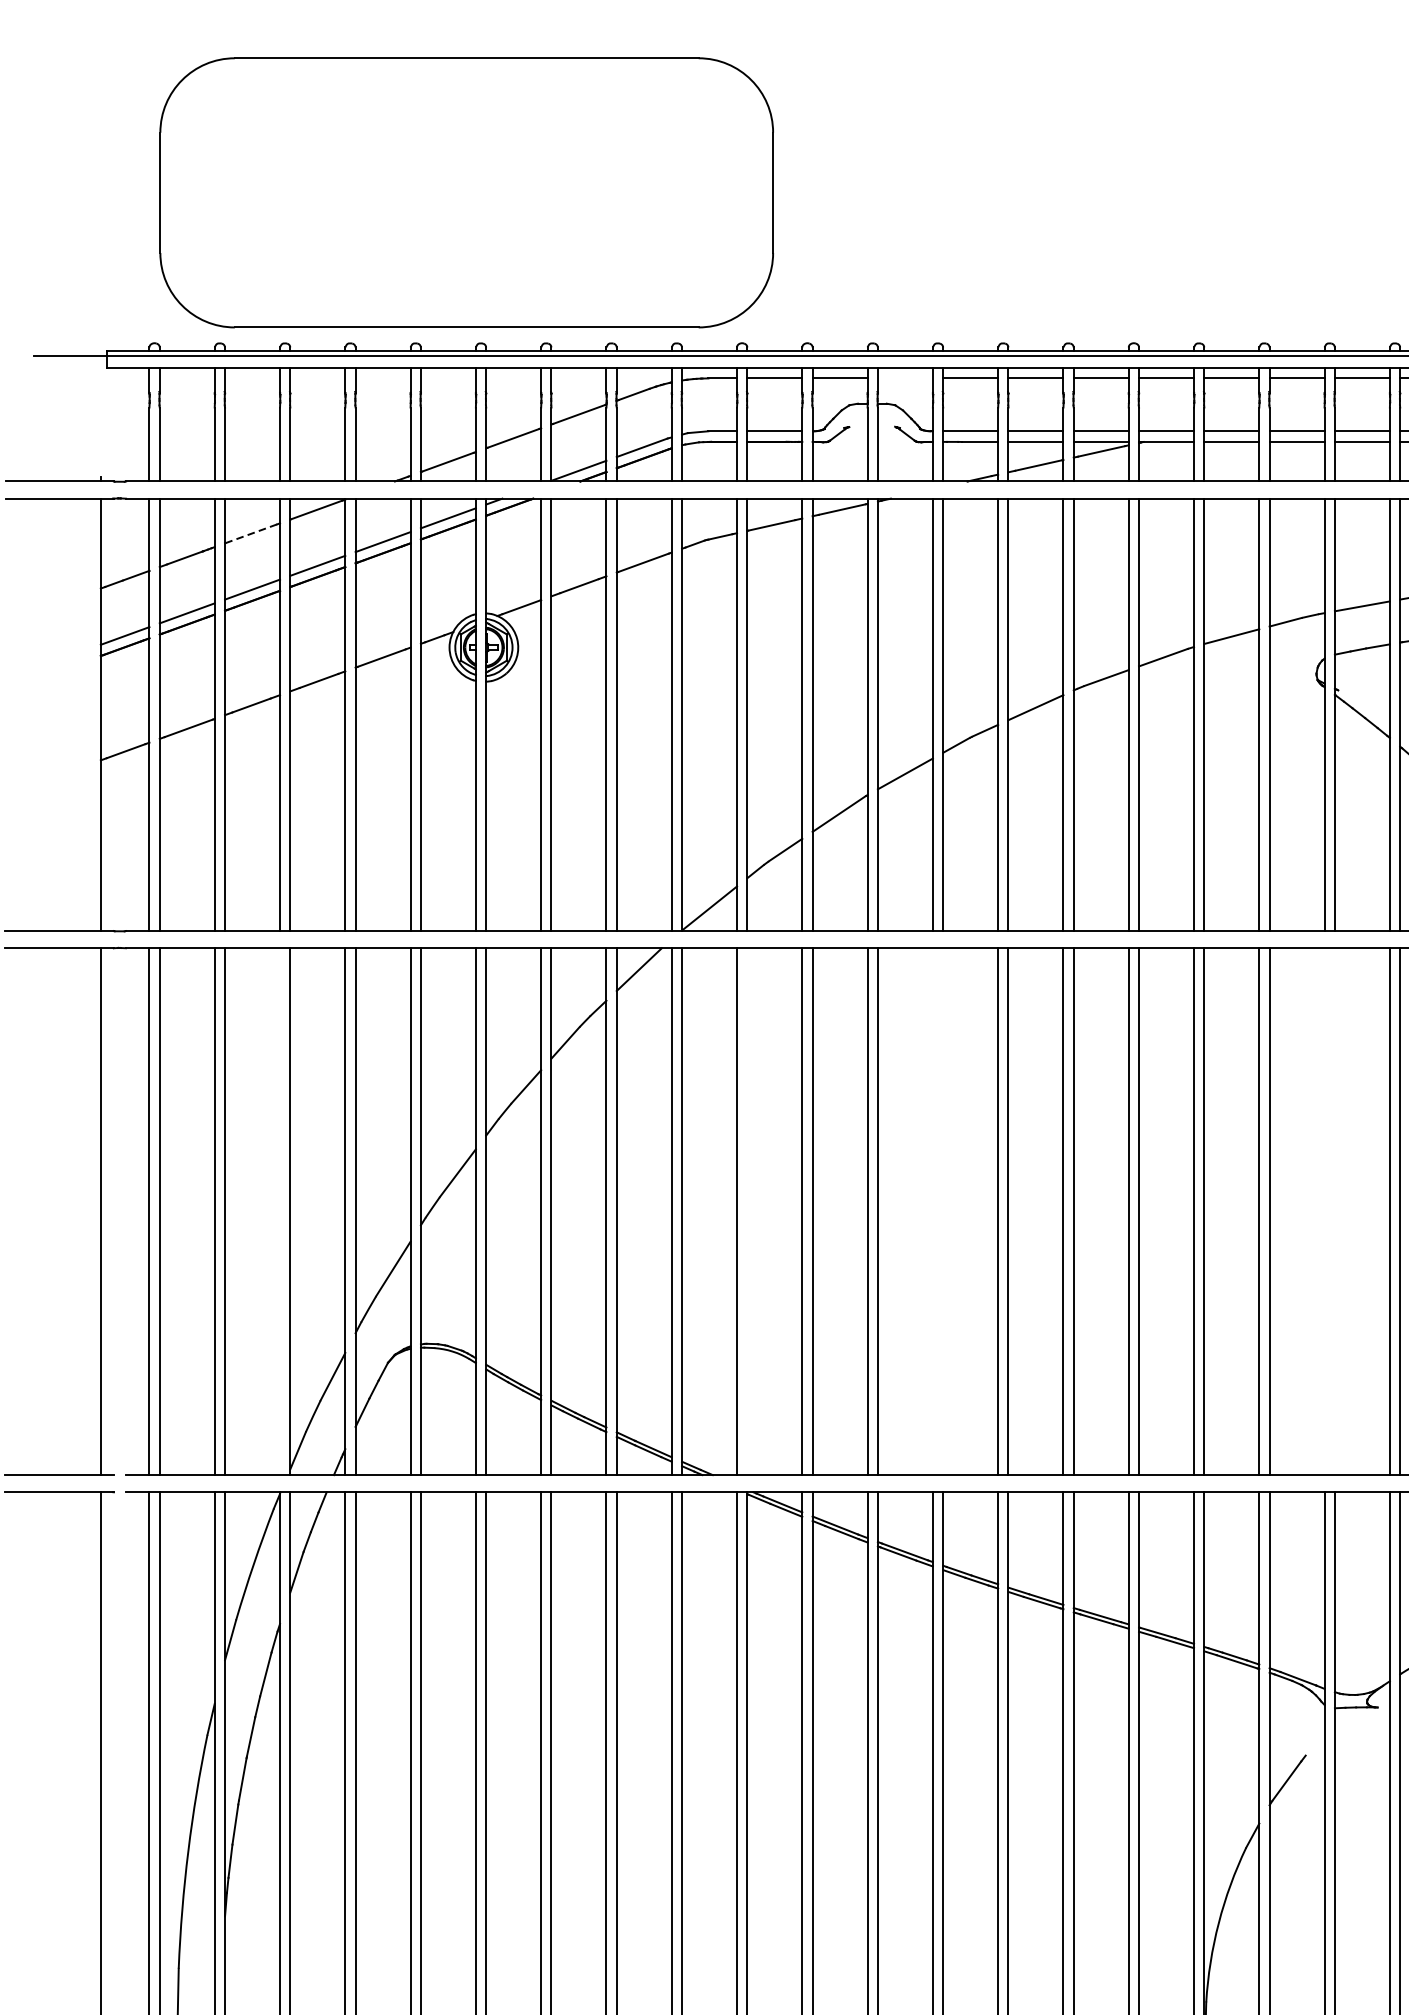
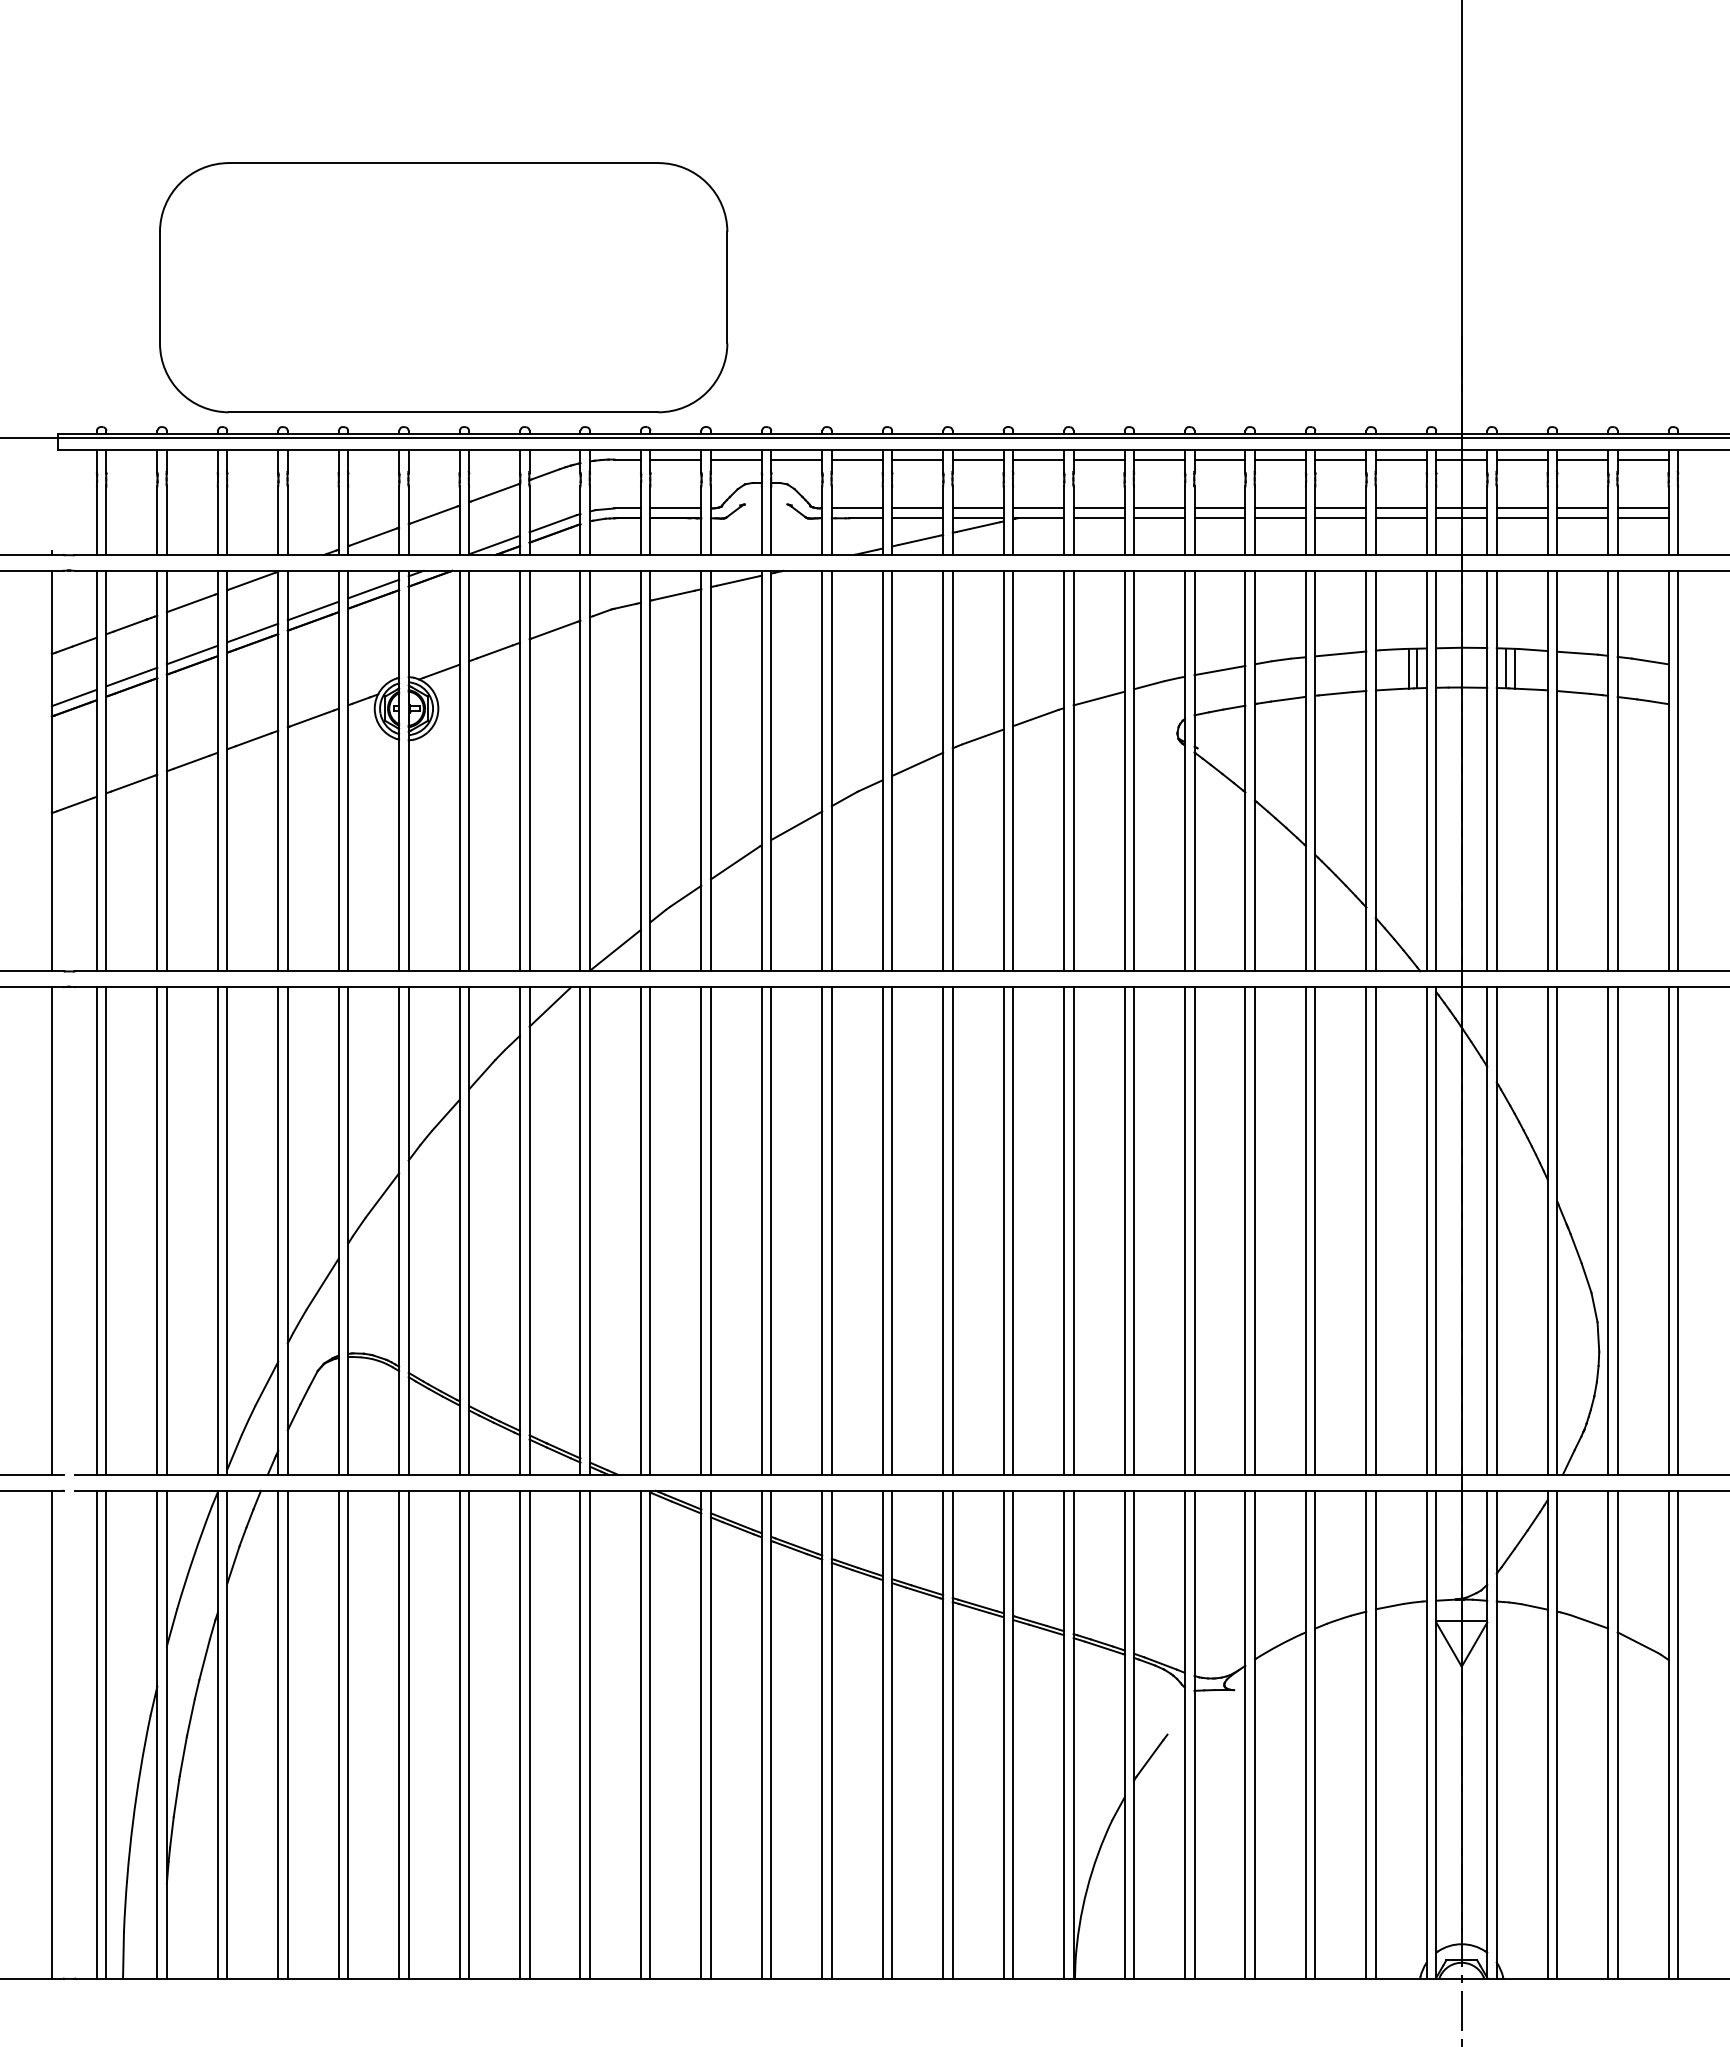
part: (466, 192) -> (443, 287), moved
line: (905, 378) -> (796, 459), added
line: (251, 533) -> (191, 603), dashed -> solid
line: (279, 1211) -> (217, 1230), added
line: (747, 1211) -> (650, 1230), added
line: (933, 1211) -> (822, 1230), added
line: (942, 1211) -> (831, 1230), added
line: (1324, 1211) -> (1184, 1230), added
line: (1334, 1211) -> (1194, 1230), added

